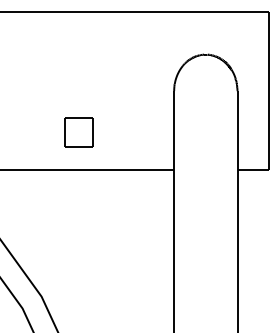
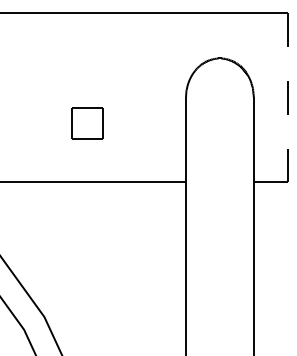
line: (269, 91) -> (287, 97), solid -> dashed
part: (78, 132) -> (87, 123), moved

